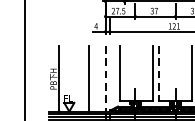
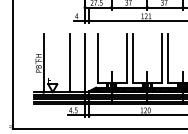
line: (158, 73) -> (132, 58), dashed -> solid
line: (106, 79) -> (85, 63), dashed -> solid

